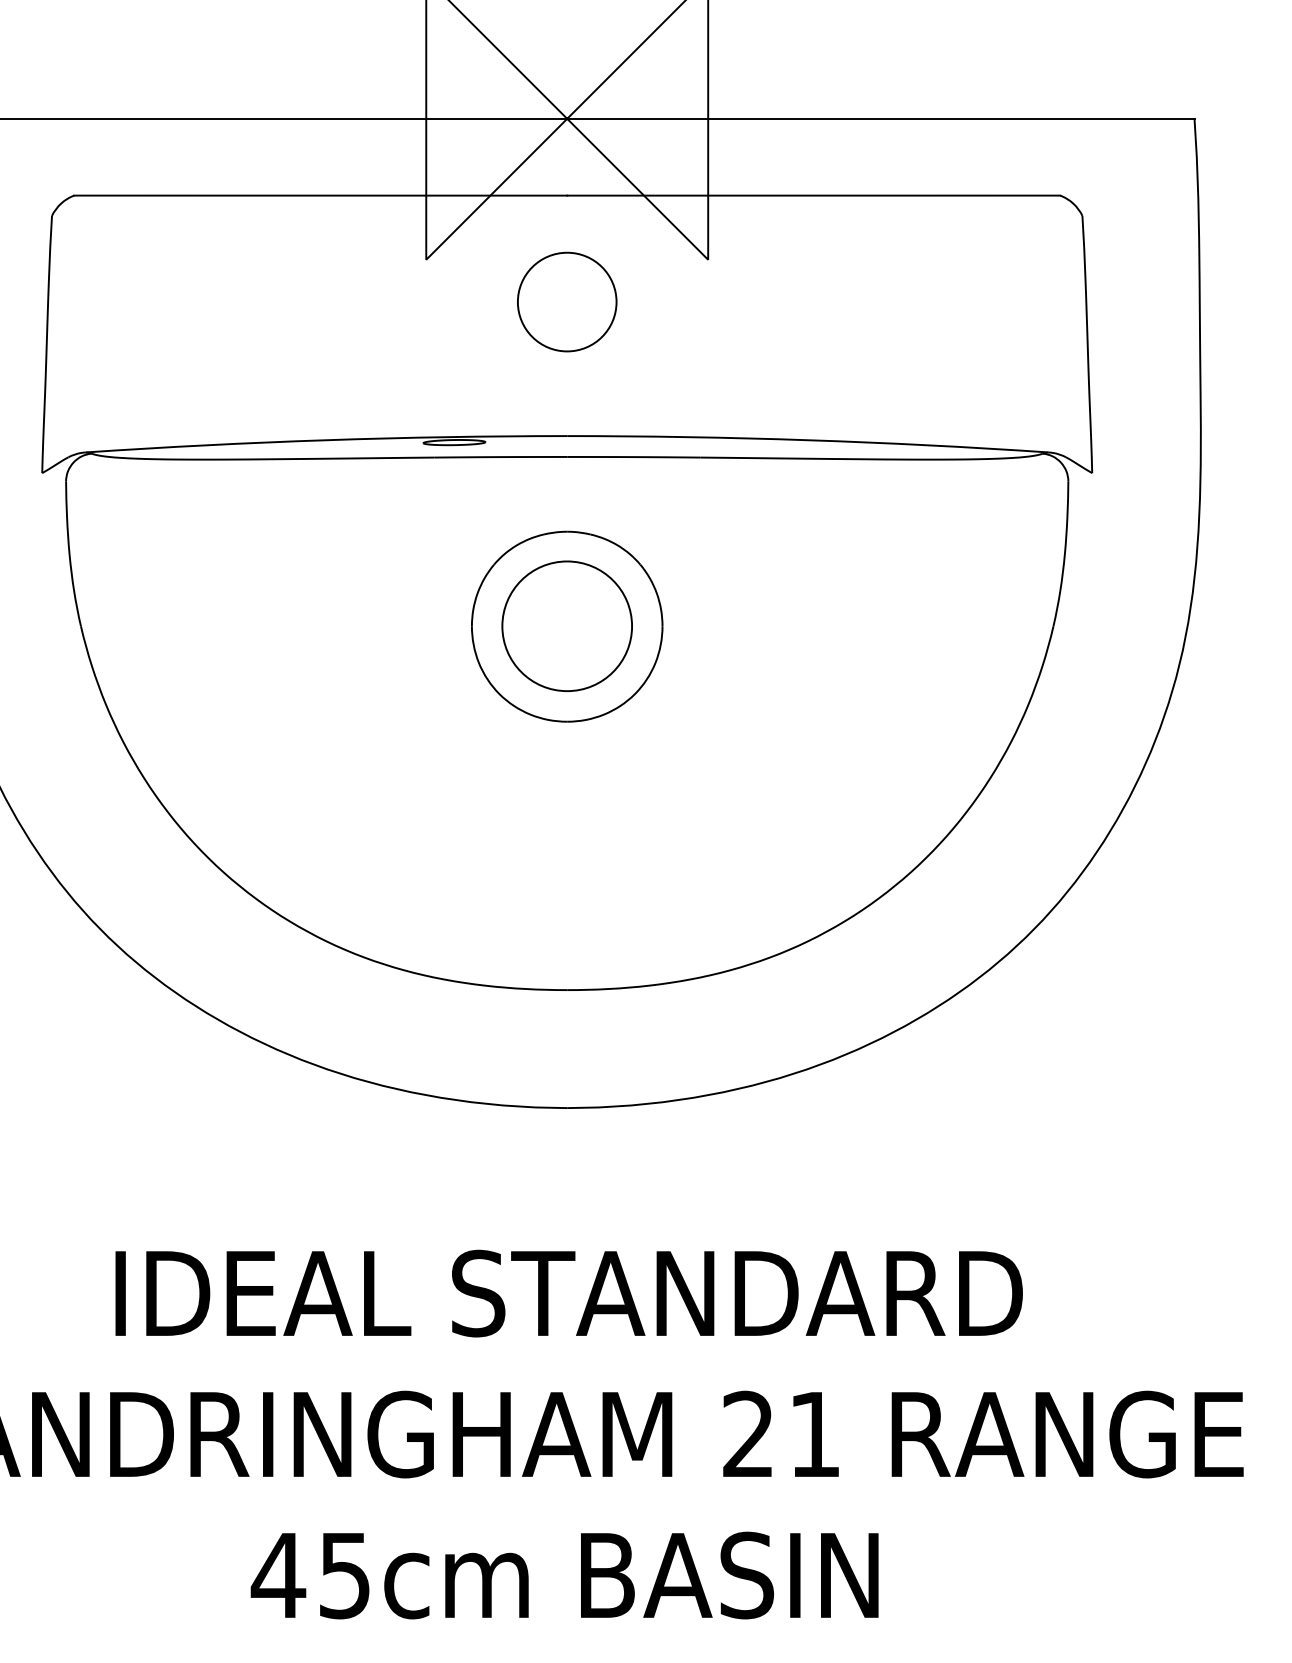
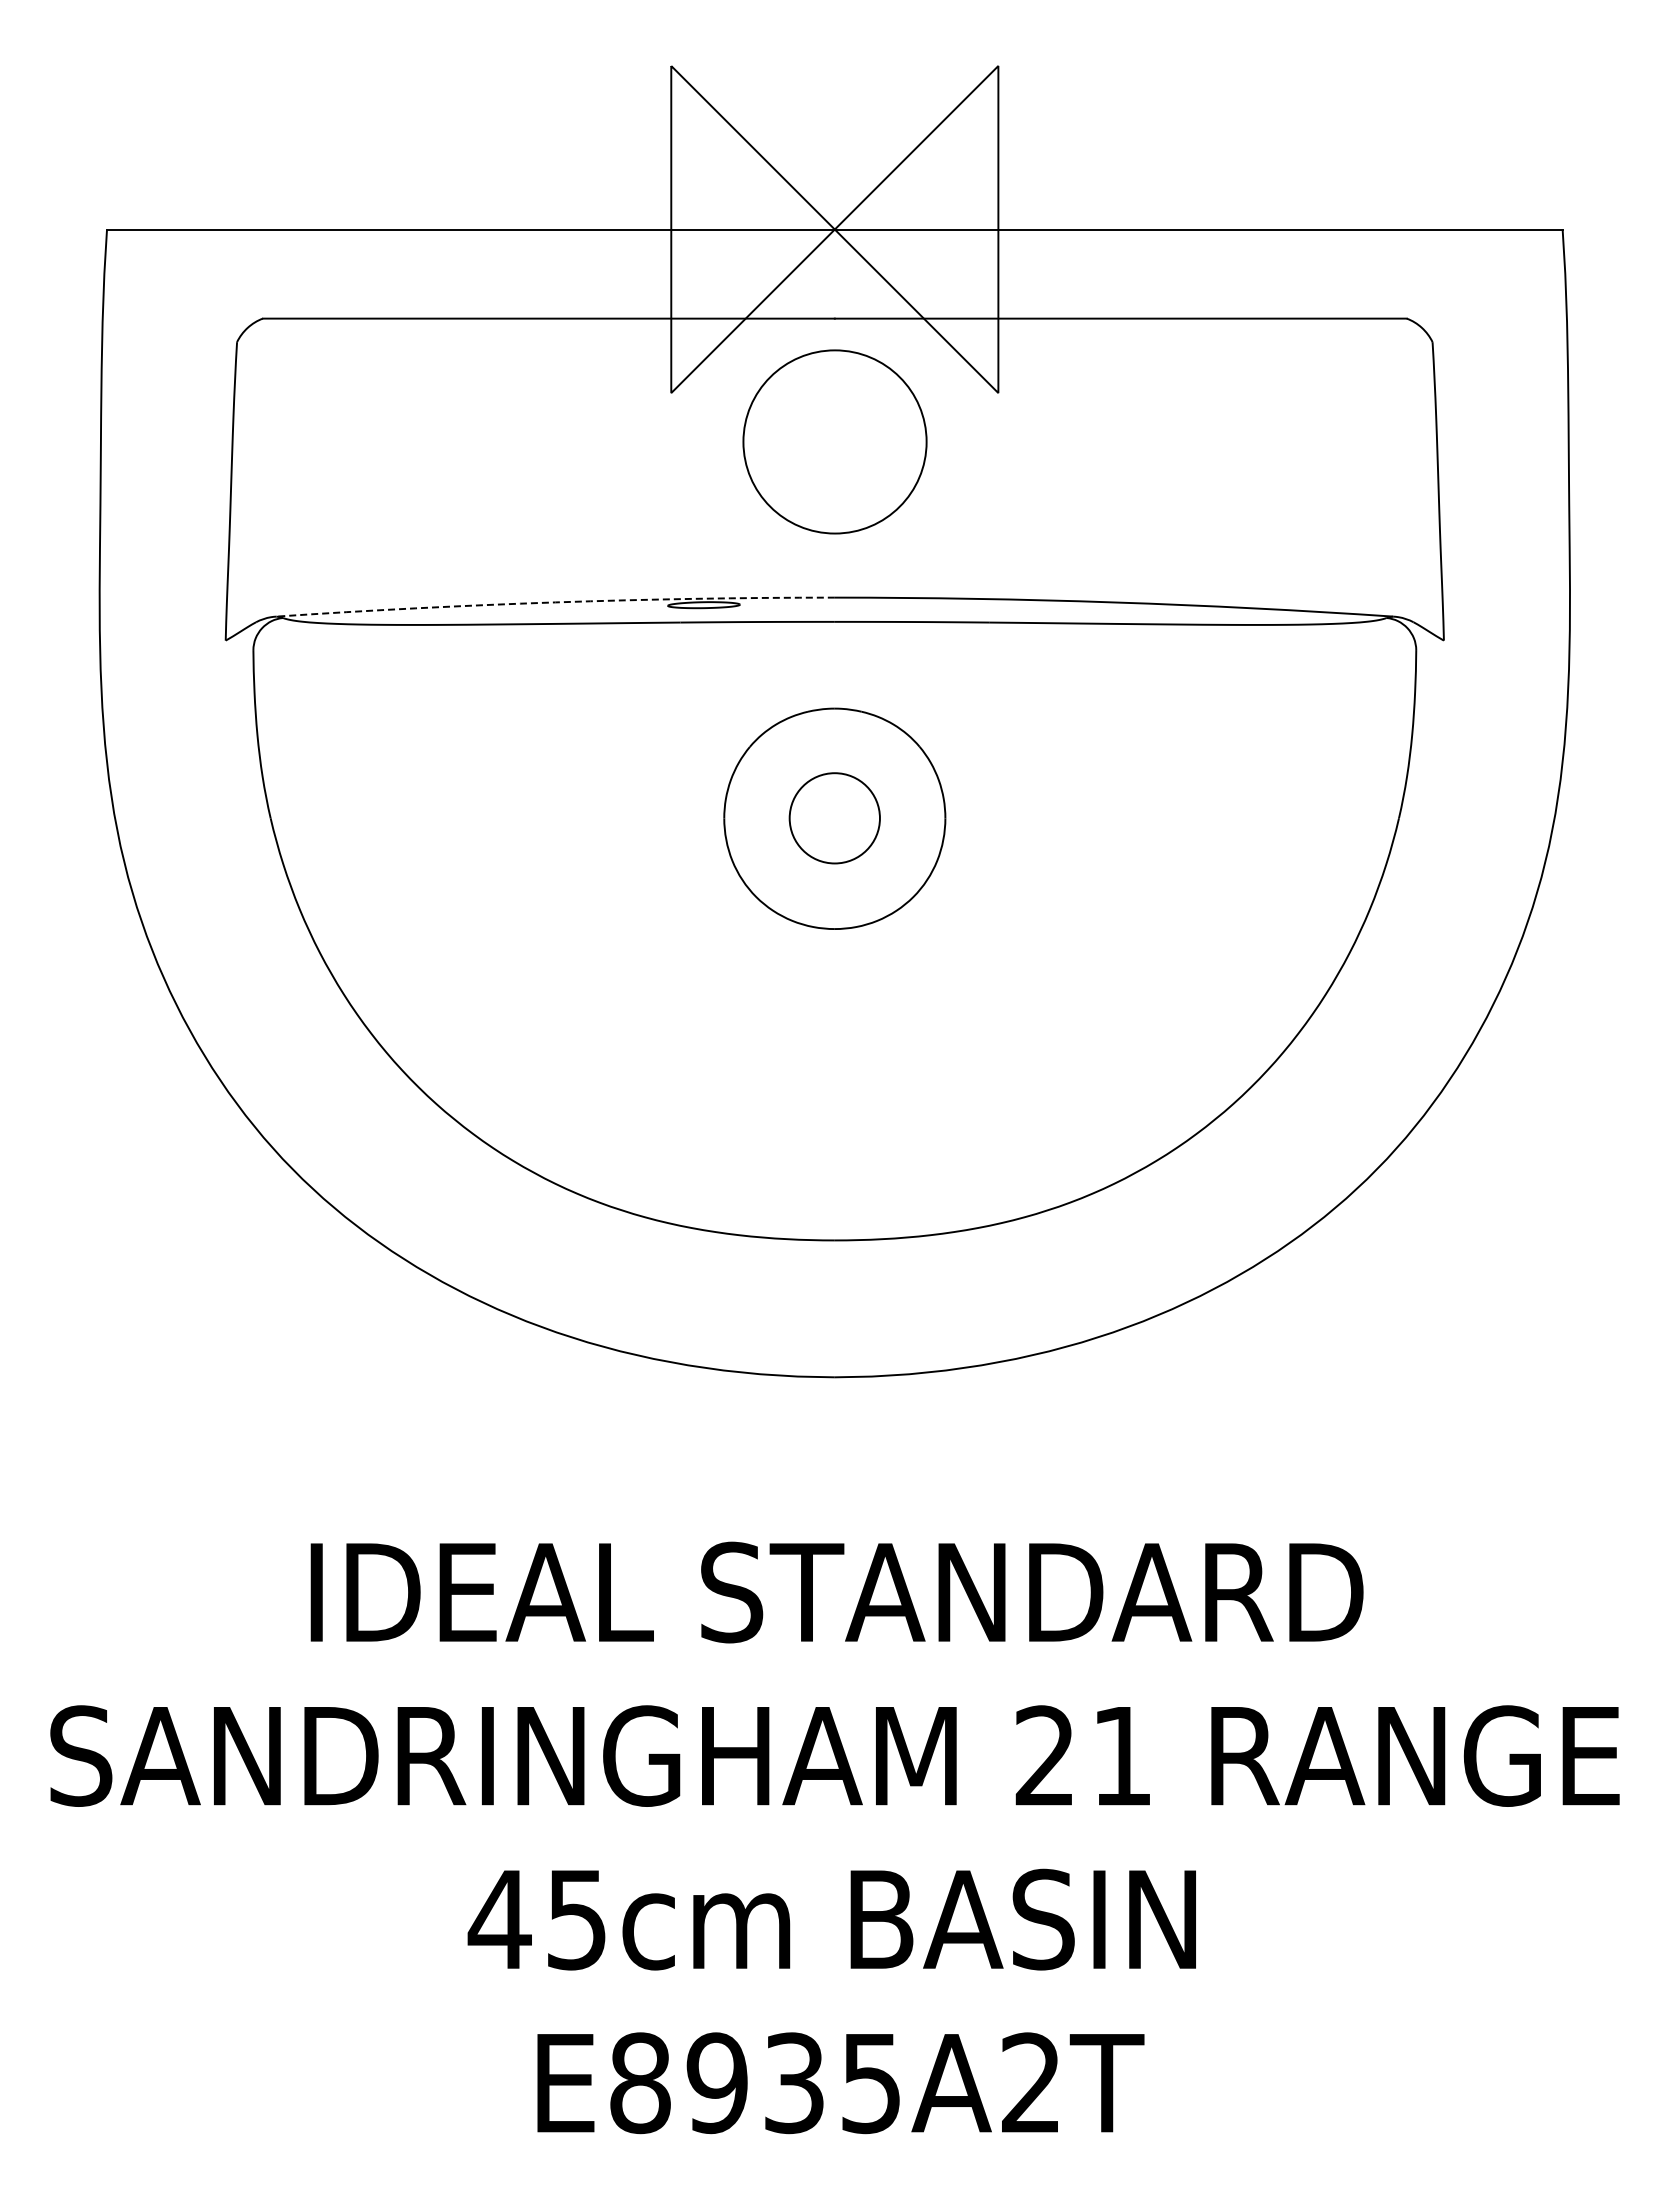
circle: (566, 302) -> (834, 442), size x1.6
arc: (326, 440) -> (555, 602), solid -> dashed
circle: (566, 626) -> (834, 818), size x0.6

